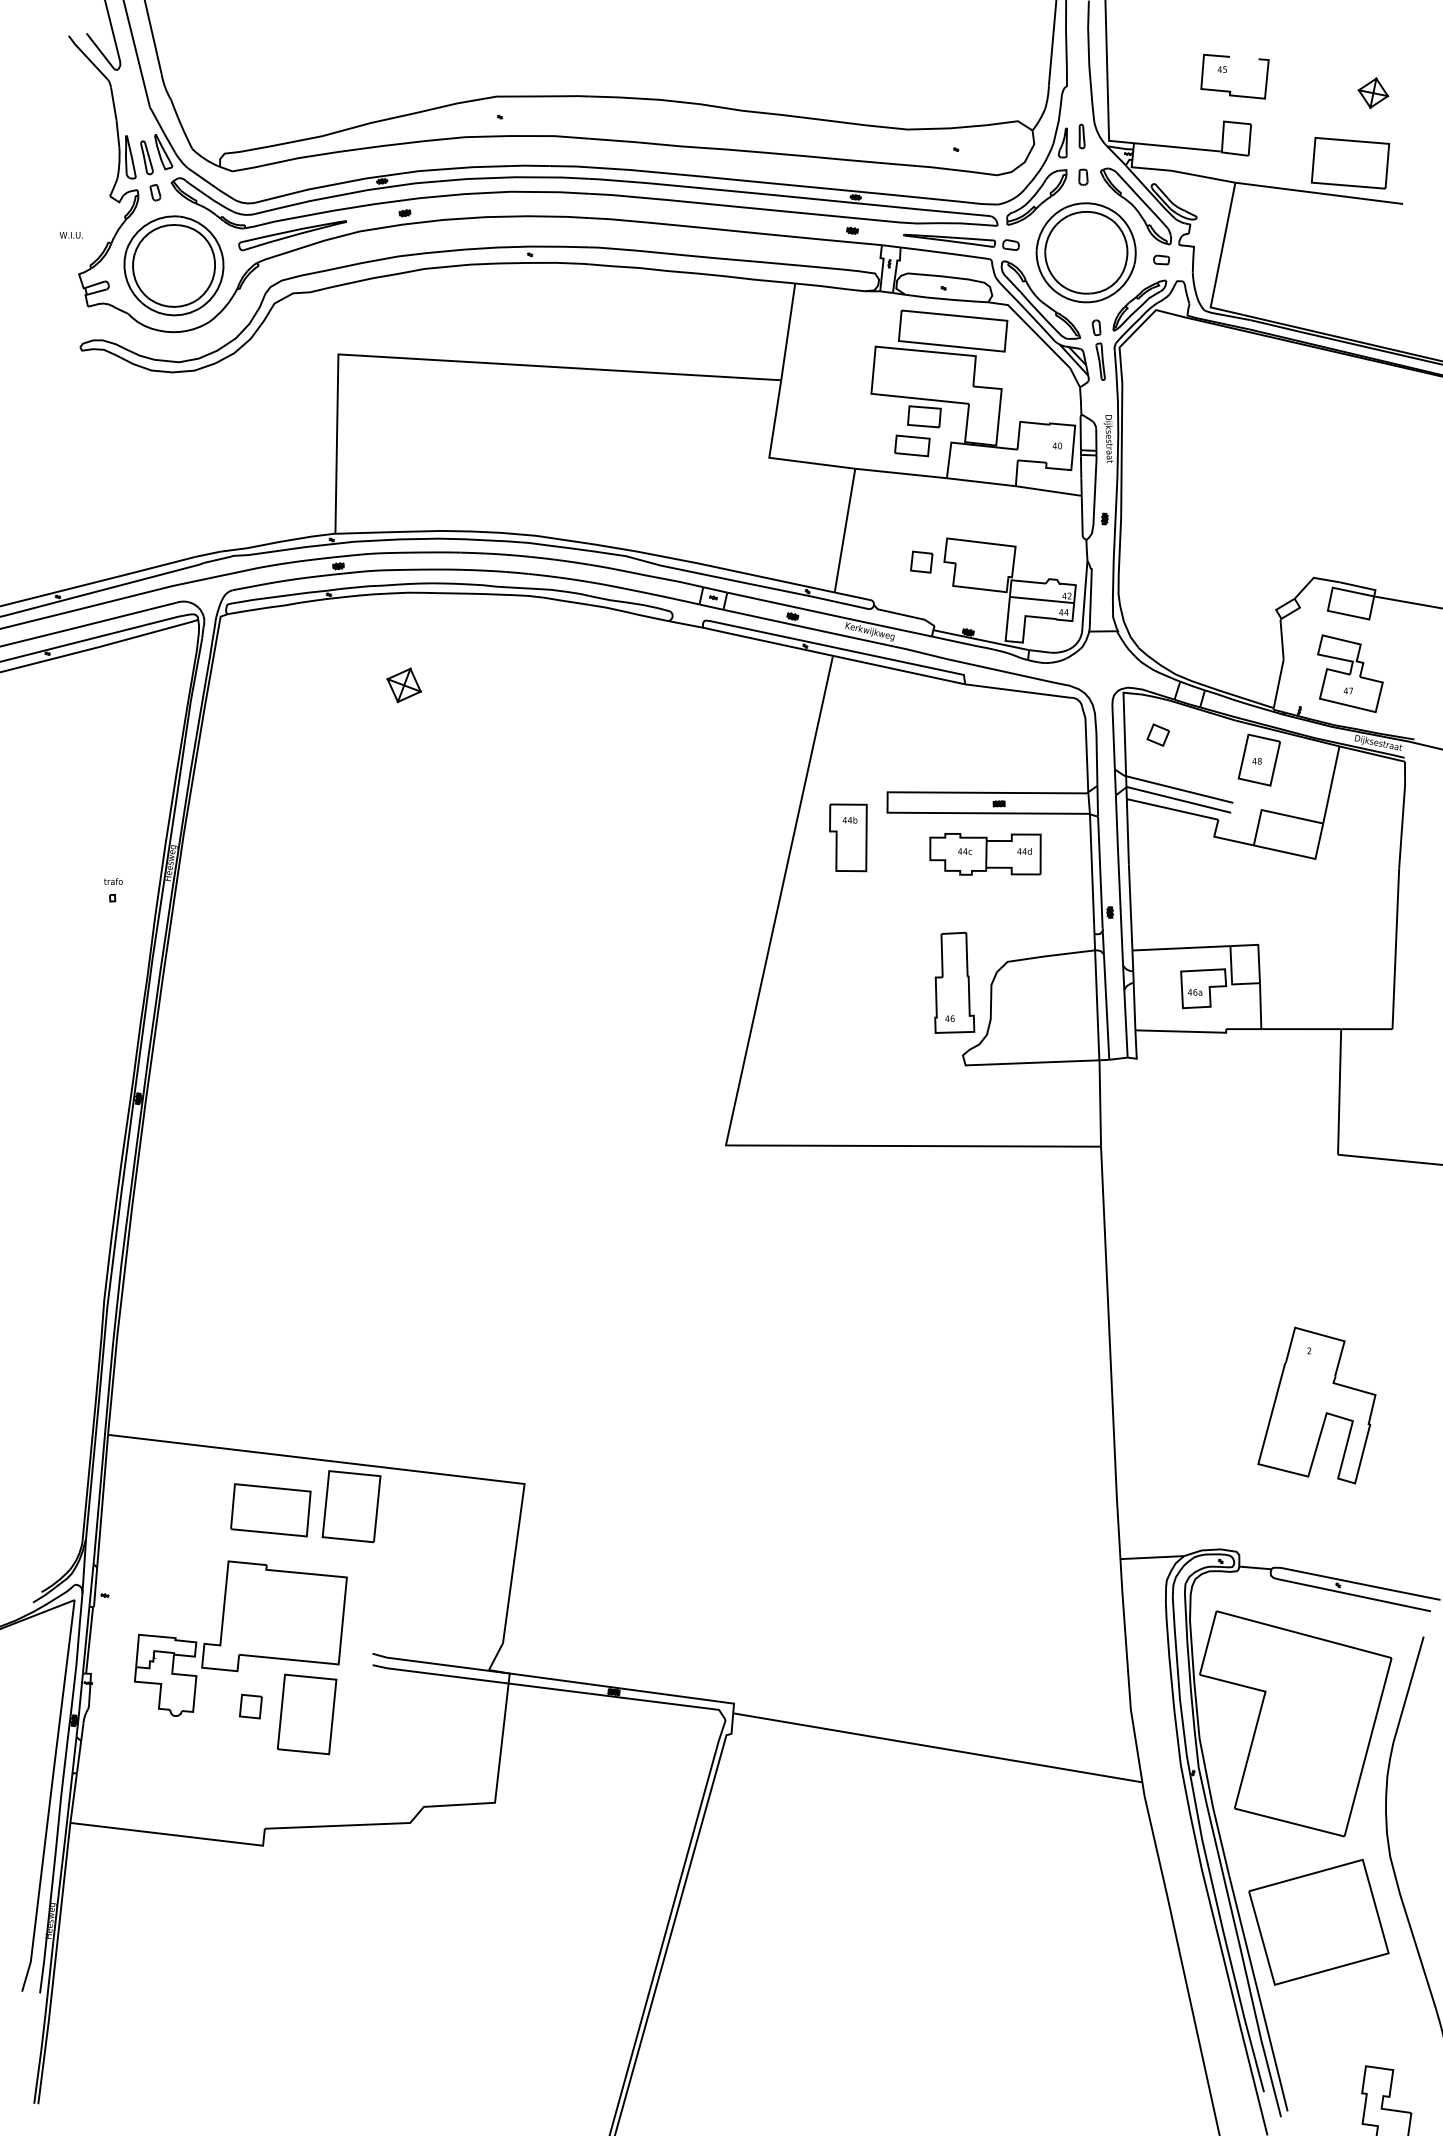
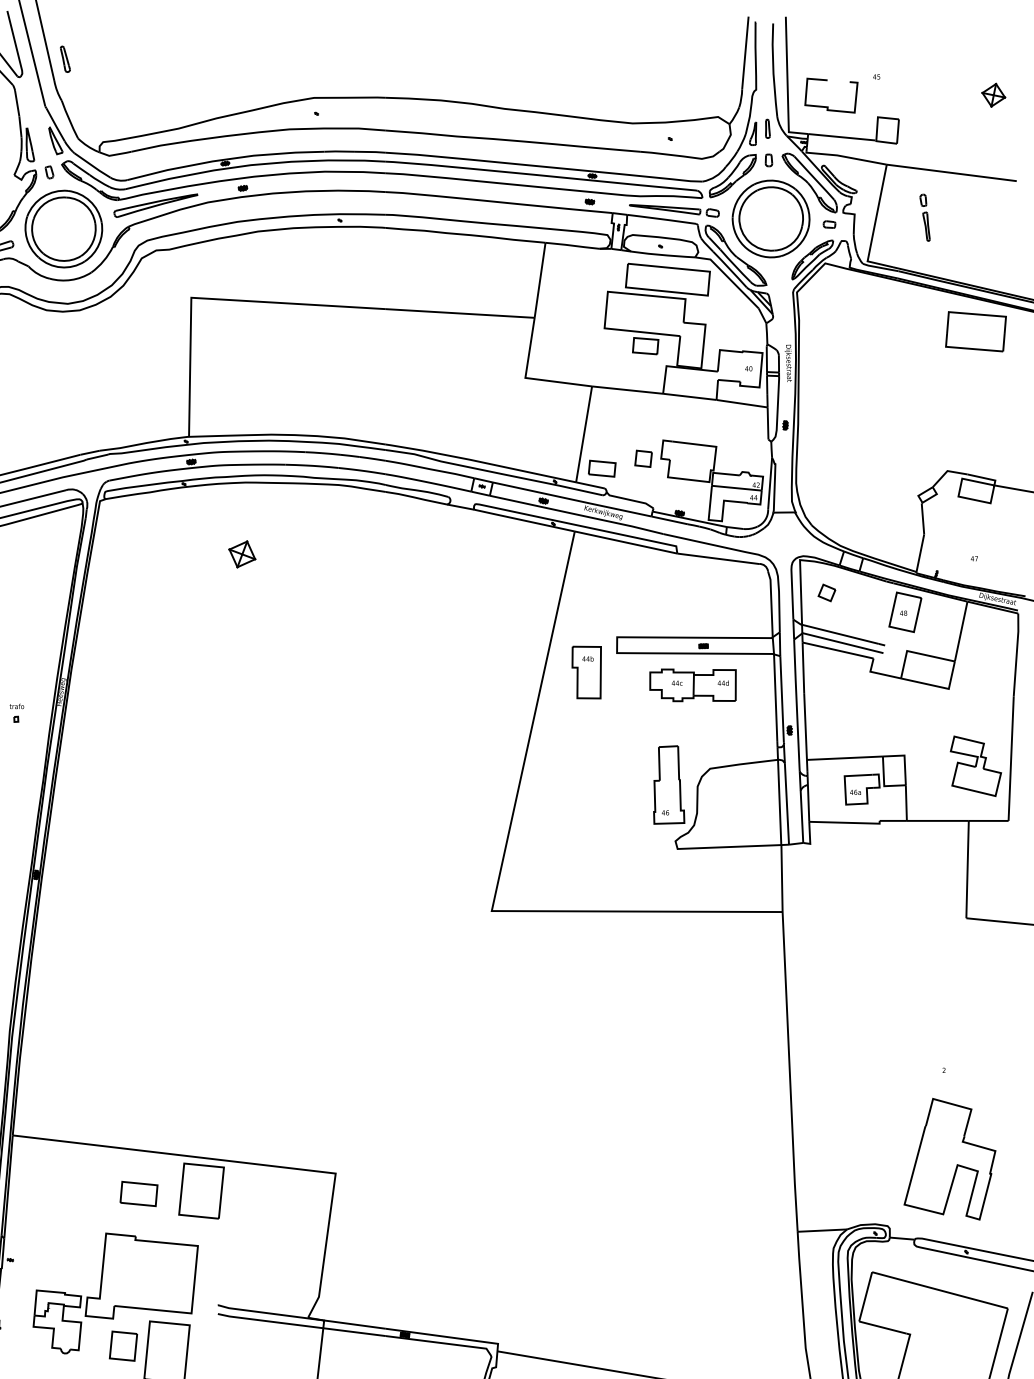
curve: (1230, 90) -> (827, 106), moved
part: (146, 157) -> (65, 59), moved
part: (1350, 163) -> (976, 331), moved
part: (1098, 349) -> (924, 217), moved
part: (912, 445) -> (602, 468), moved
part: (1350, 673) -> (976, 766), moved
part: (1316, 1405) -> (949, 1159), moved
part: (270, 1510) -> (138, 1194), size x0.6
part: (250, 1706) -> (123, 1346), size x1.6

